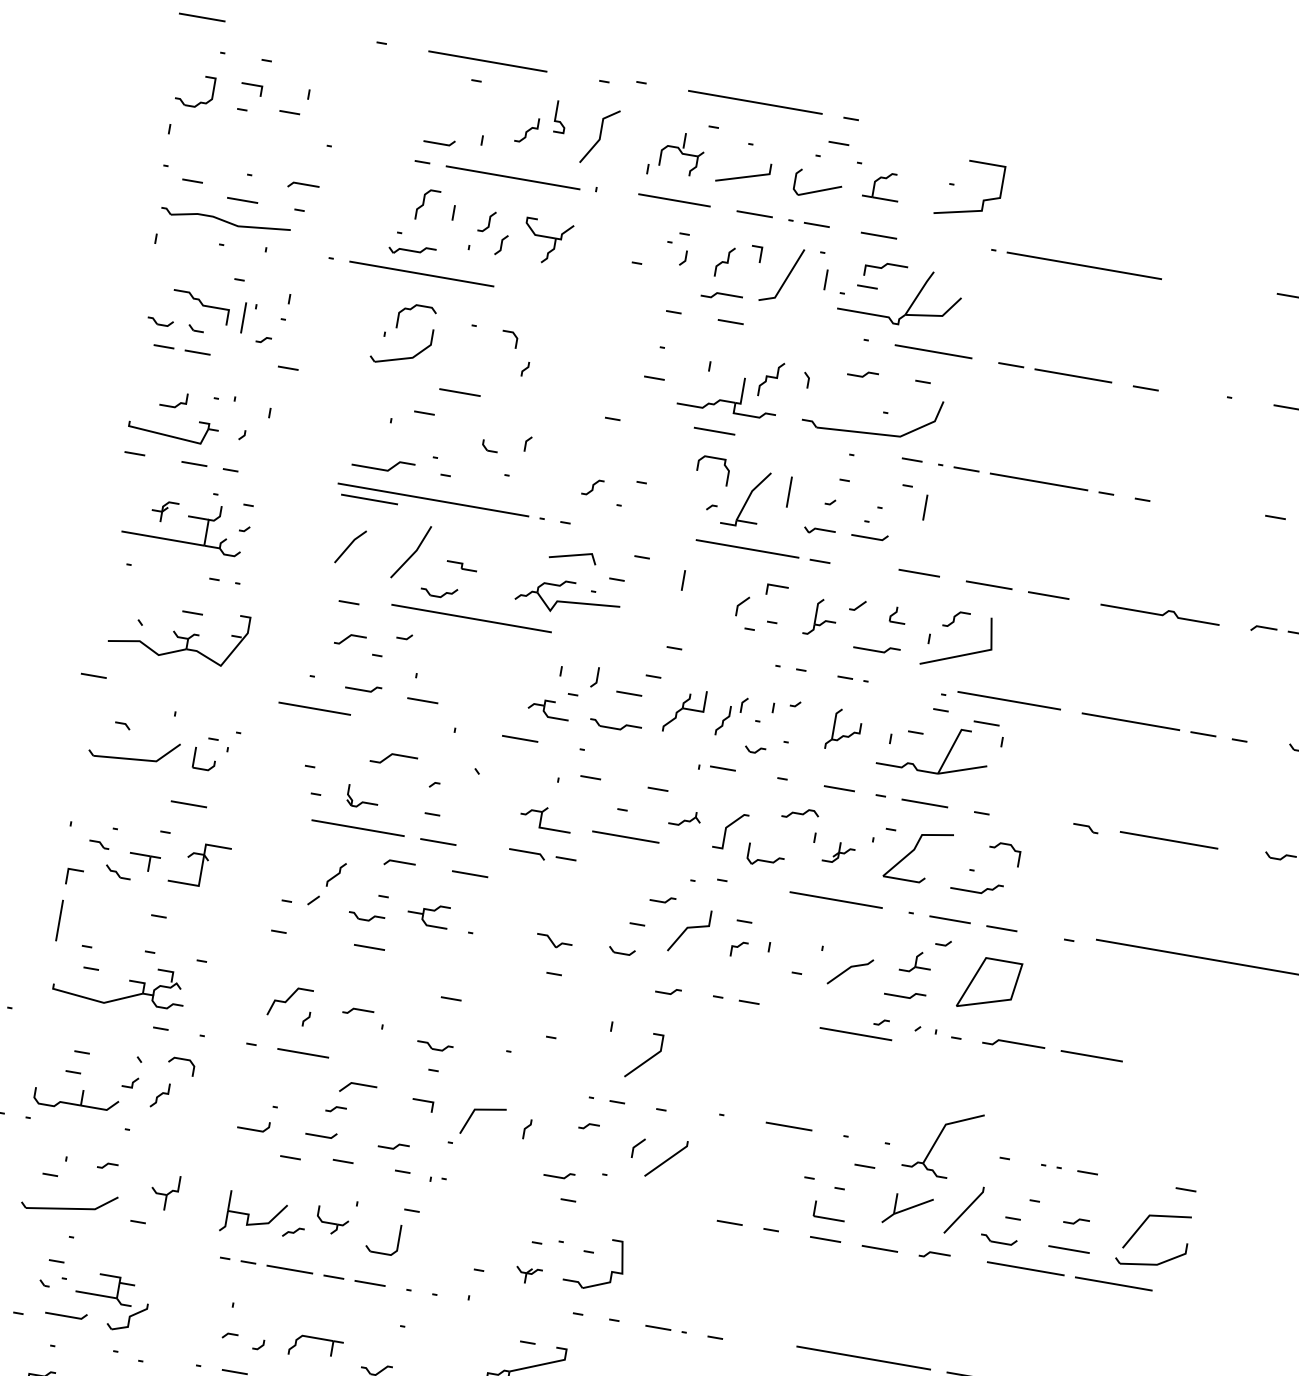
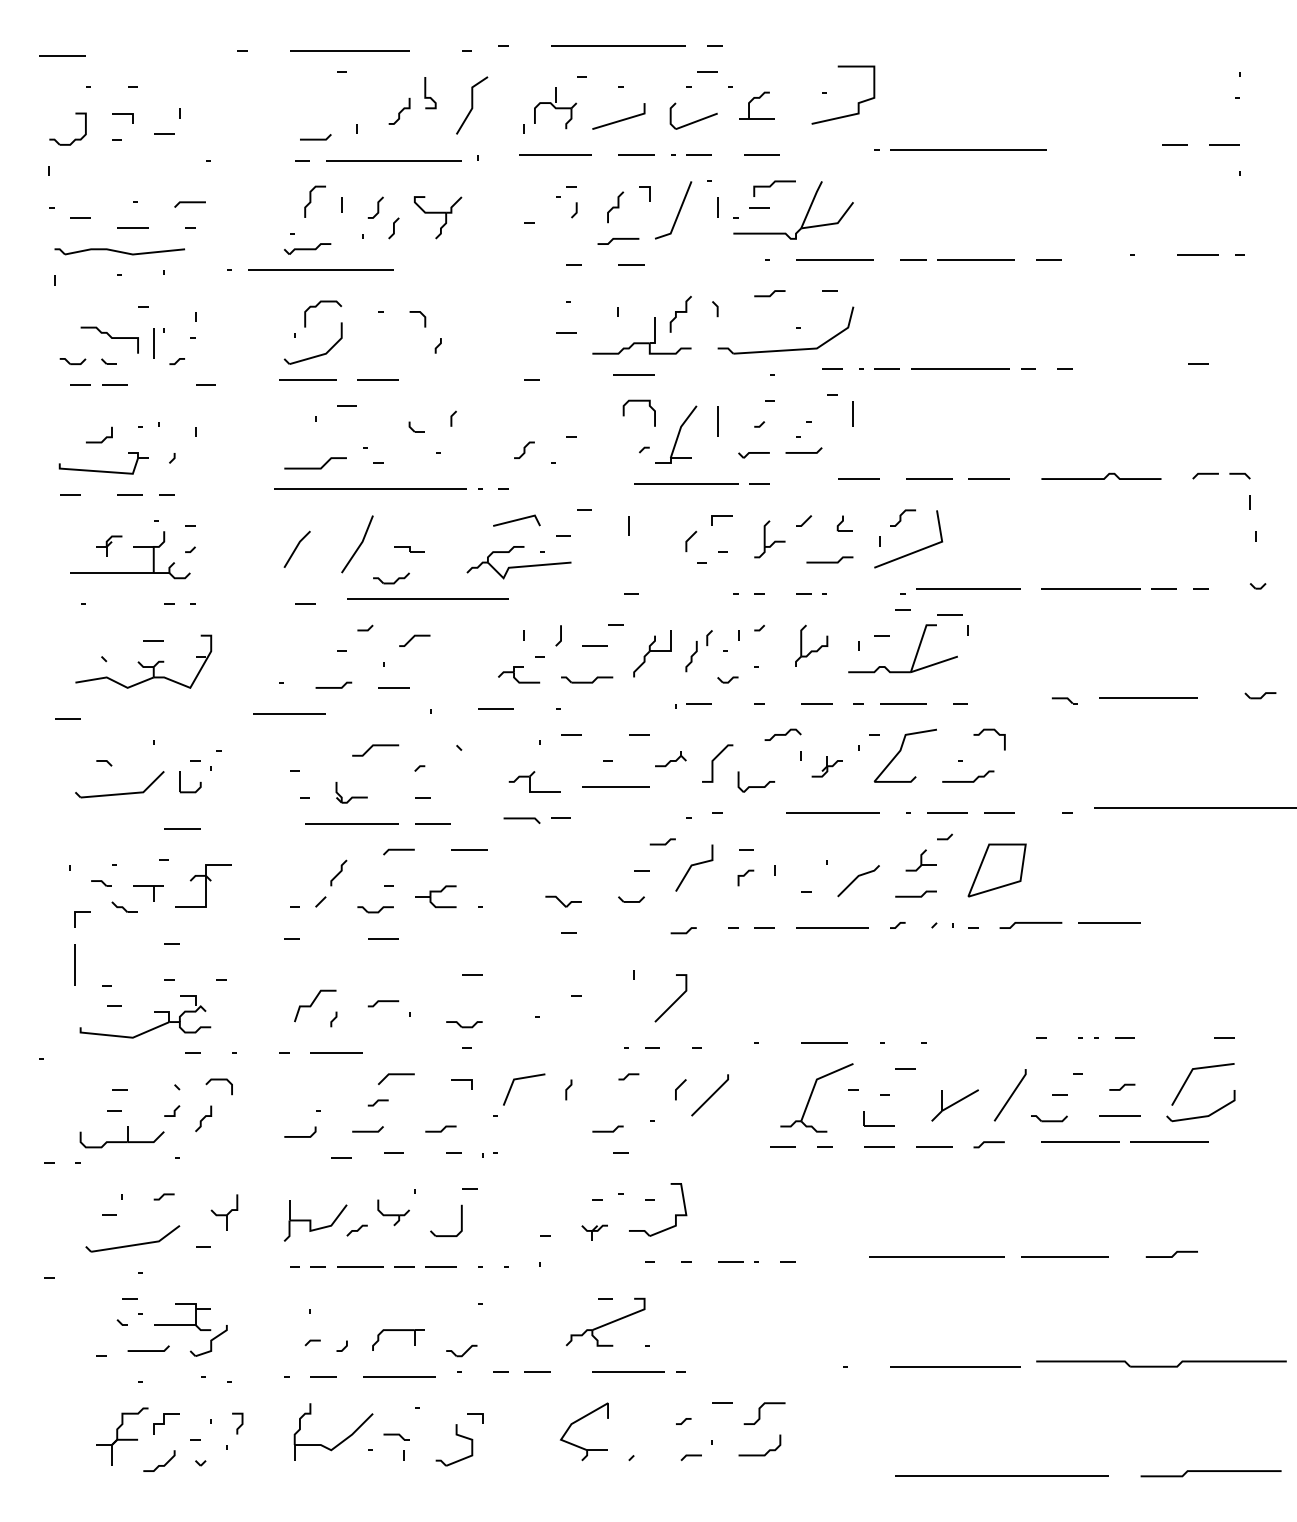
line: (369, 499) -> (307, 379), moved
line: (349, 637) -> (413, 638), moved
line: (855, 1033) -> (832, 927), moved
part: (942, 1142) -> (816, 1097), moved

